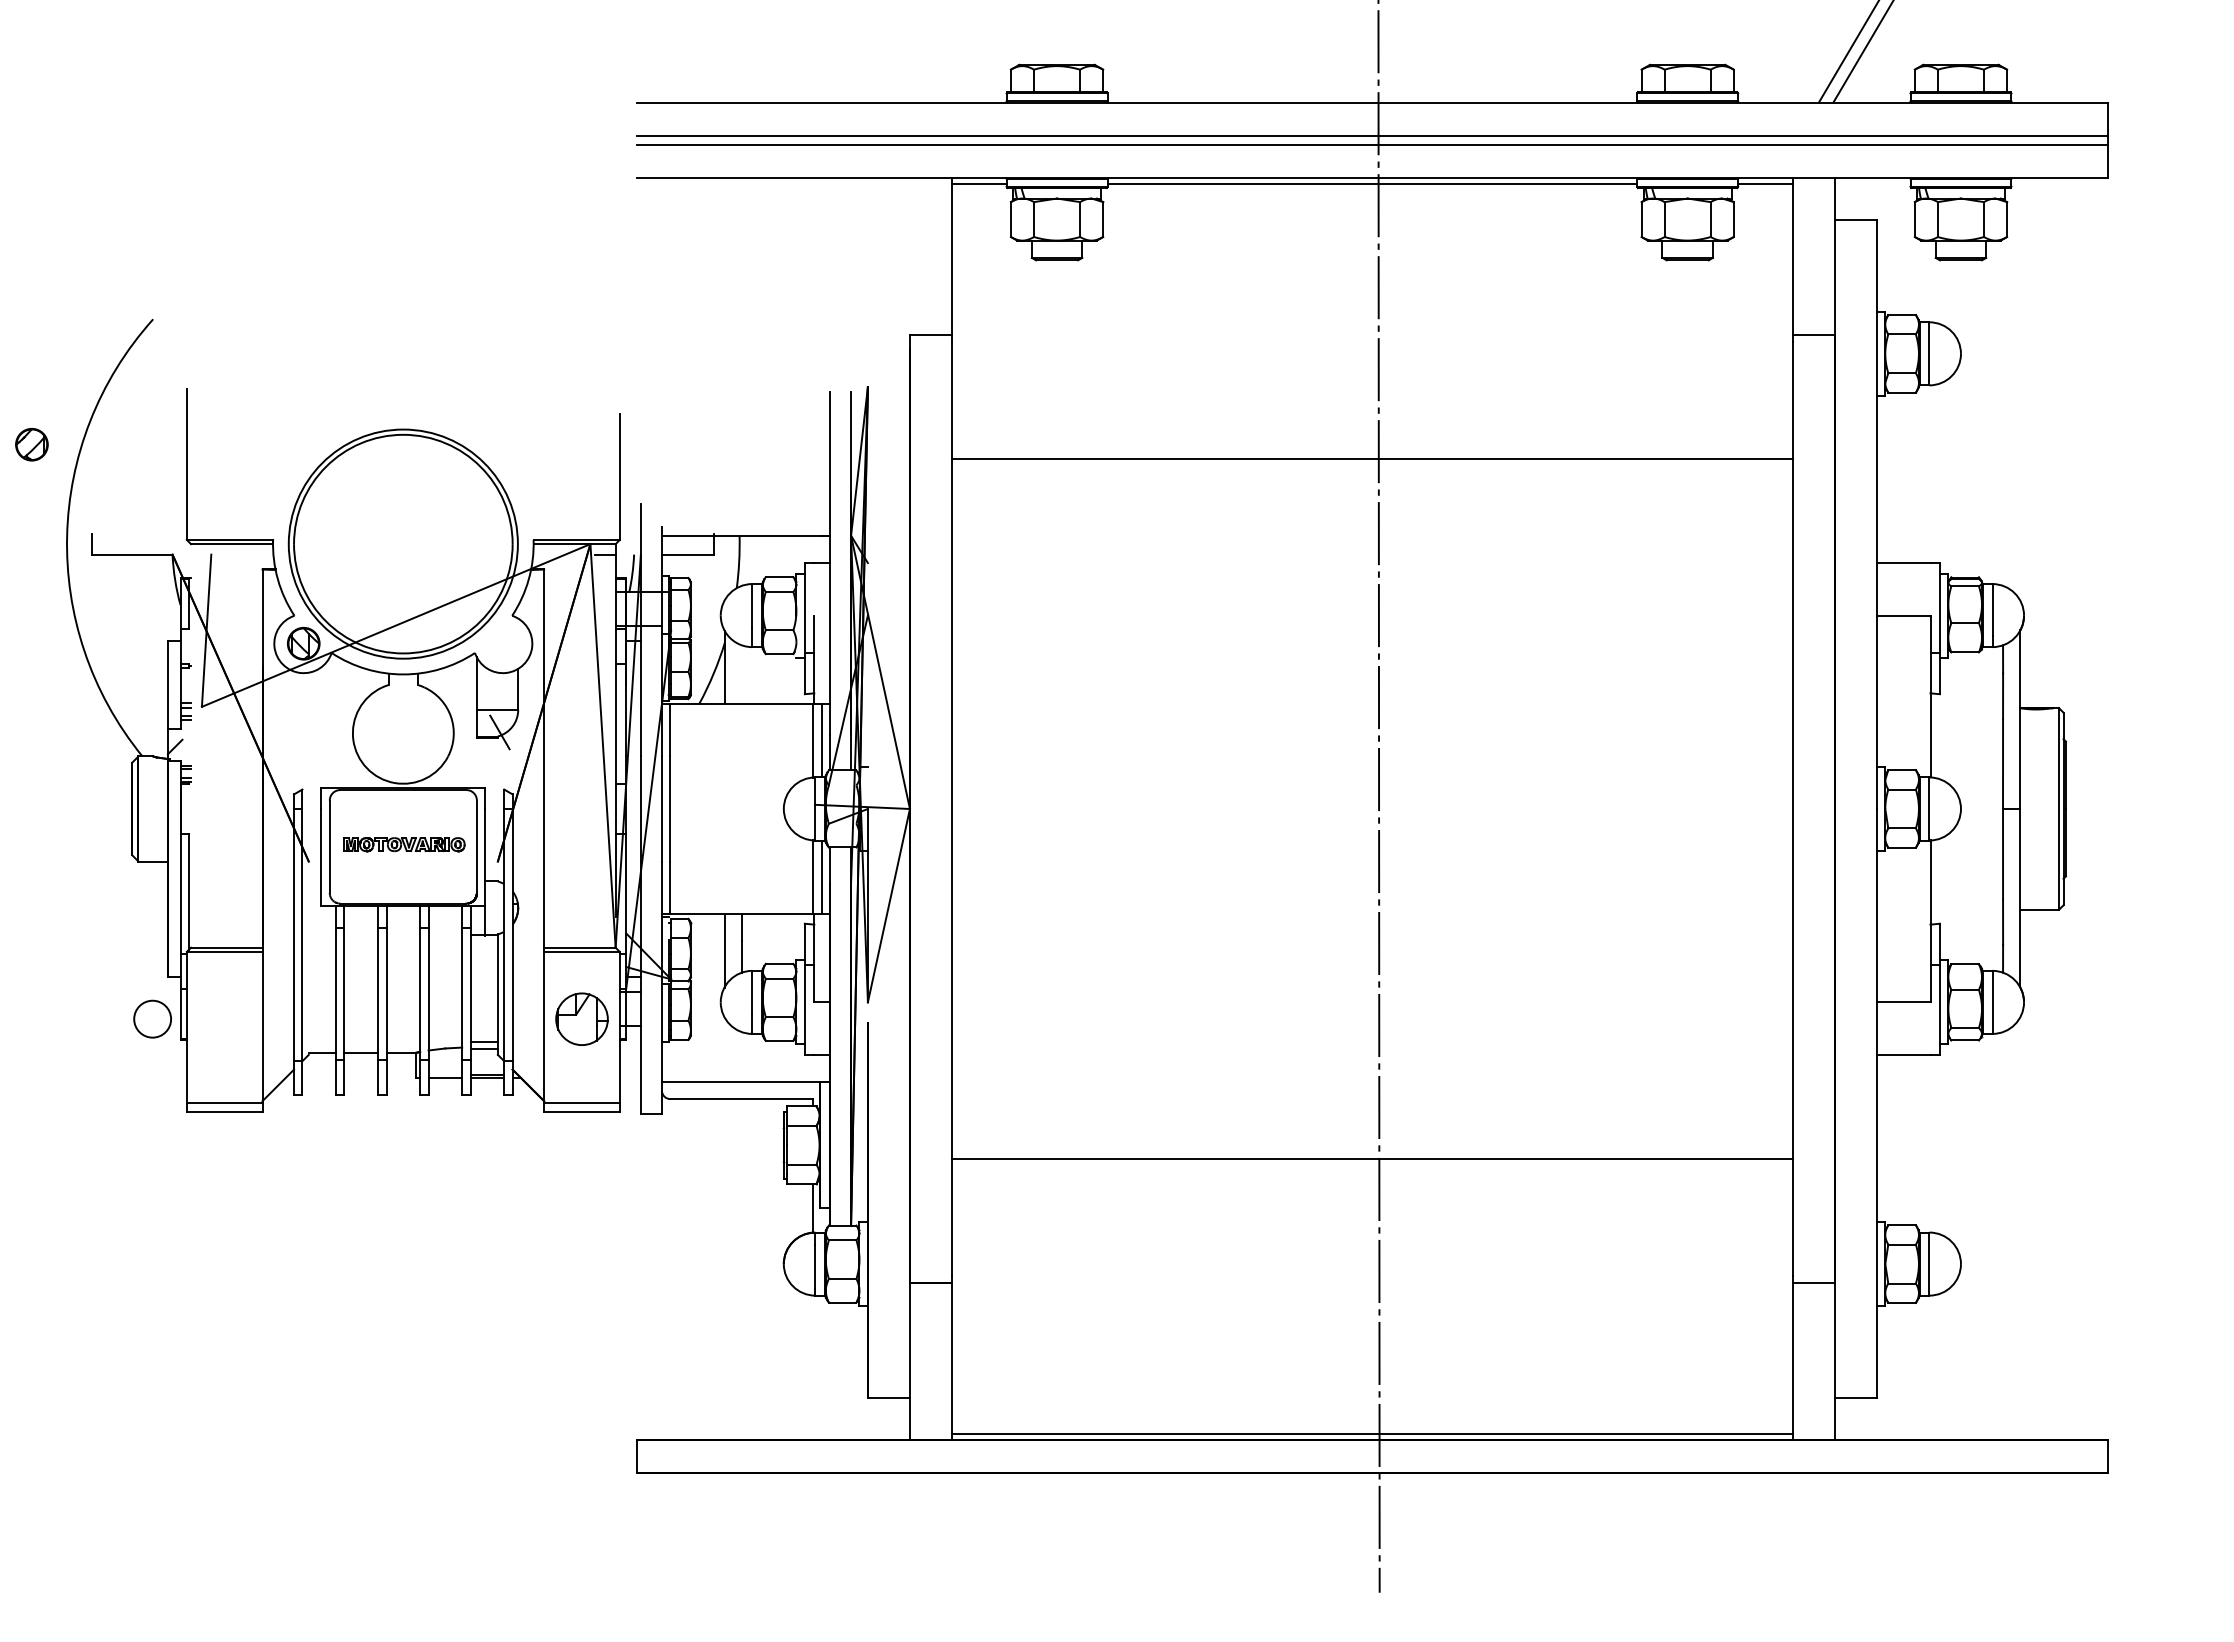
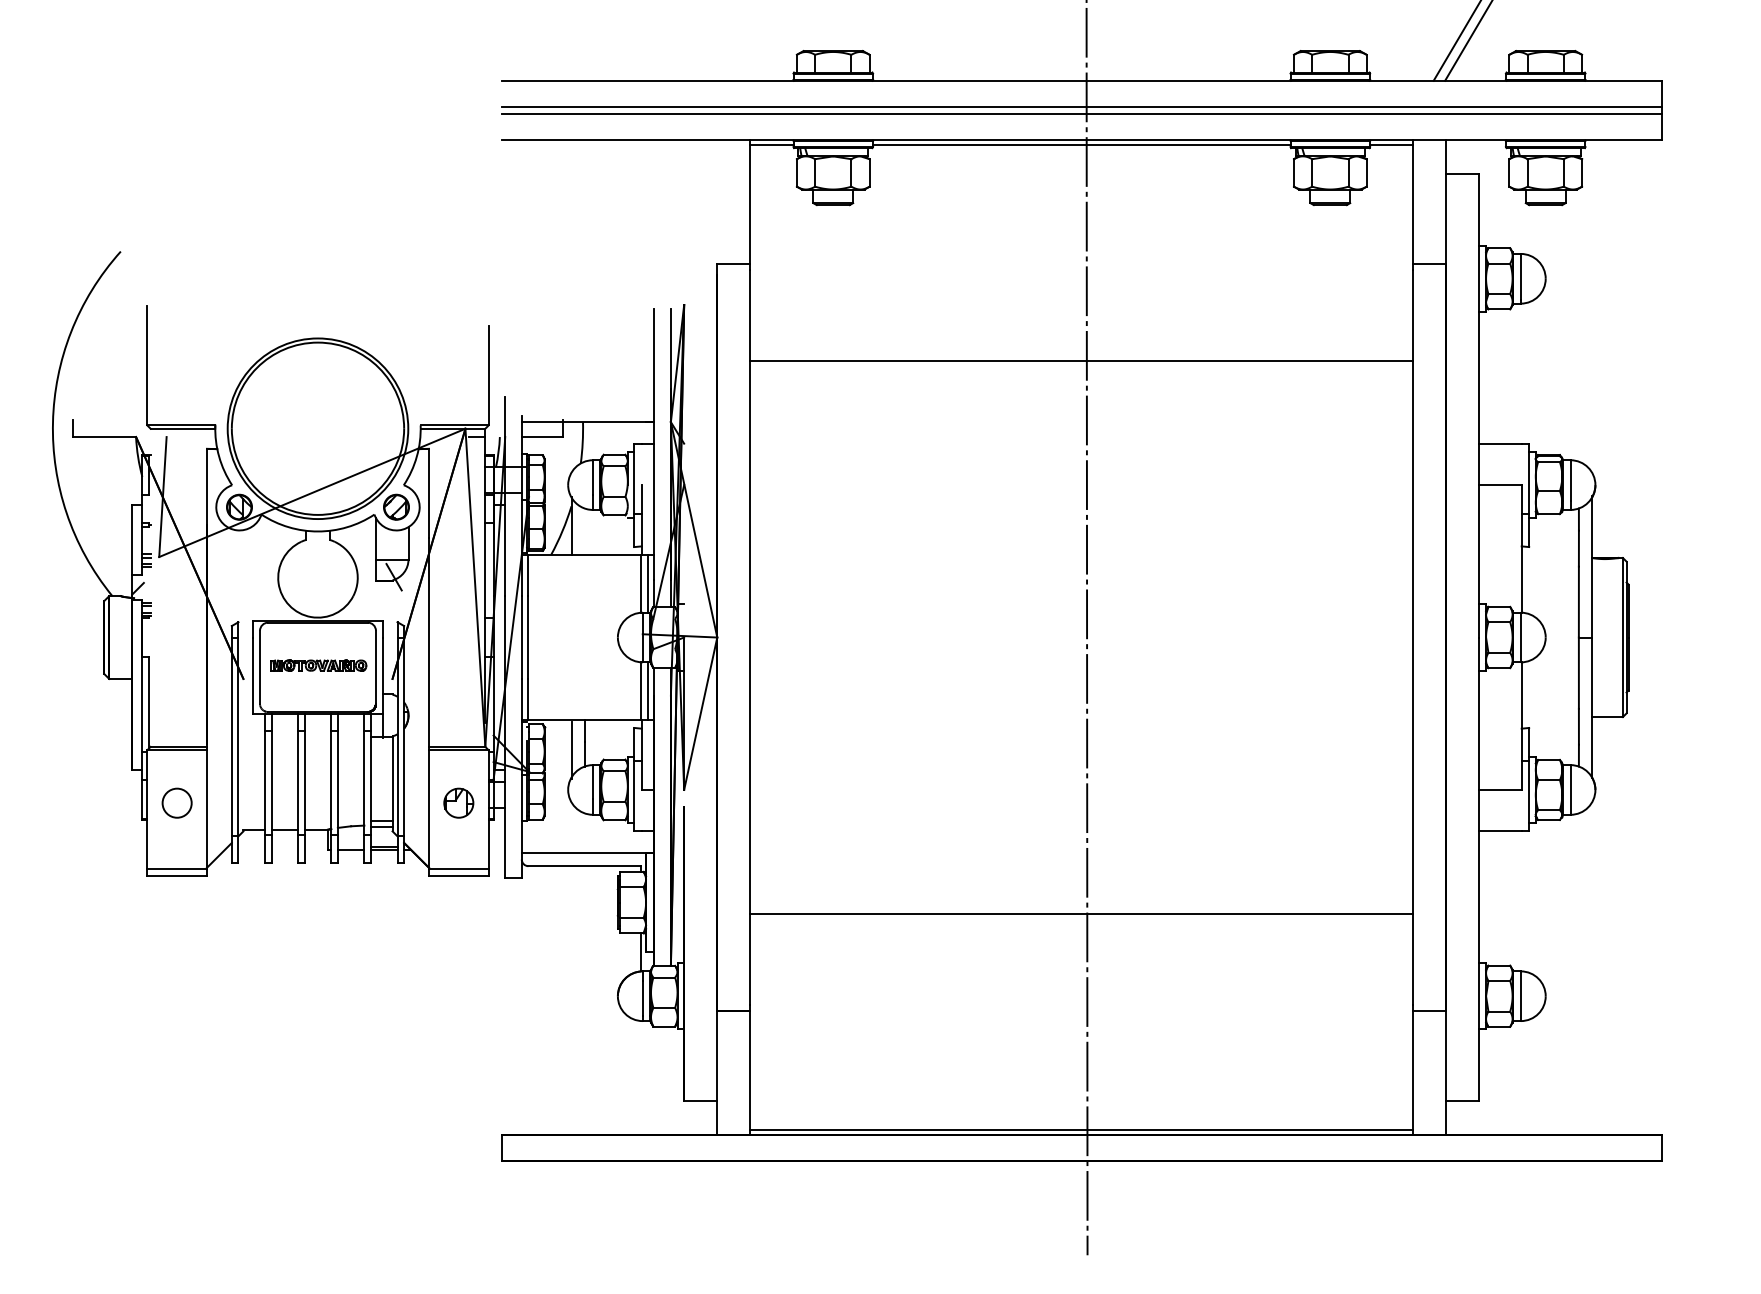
part: (31, 444) -> (396, 507), moved
circle: (152, 1018) -> (177, 802), moved
part: (581, 1018) -> (458, 802), size x0.71

